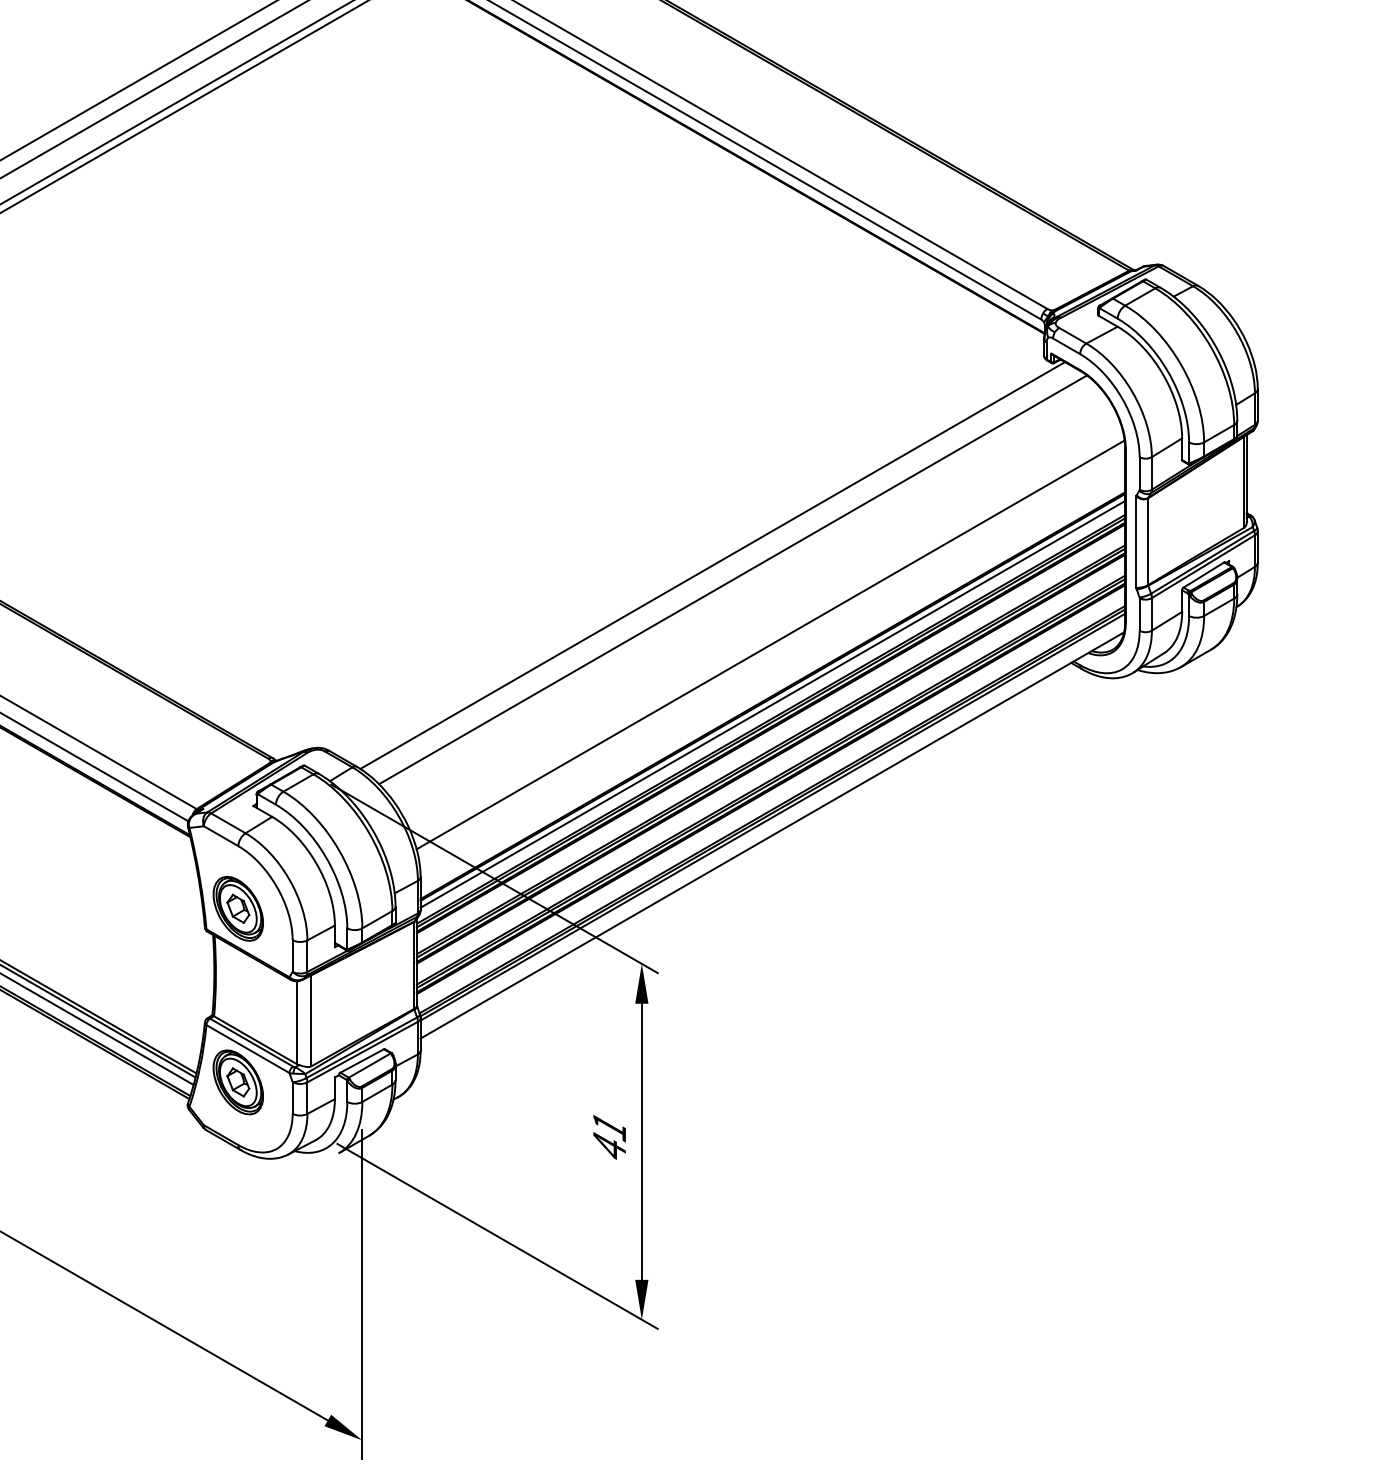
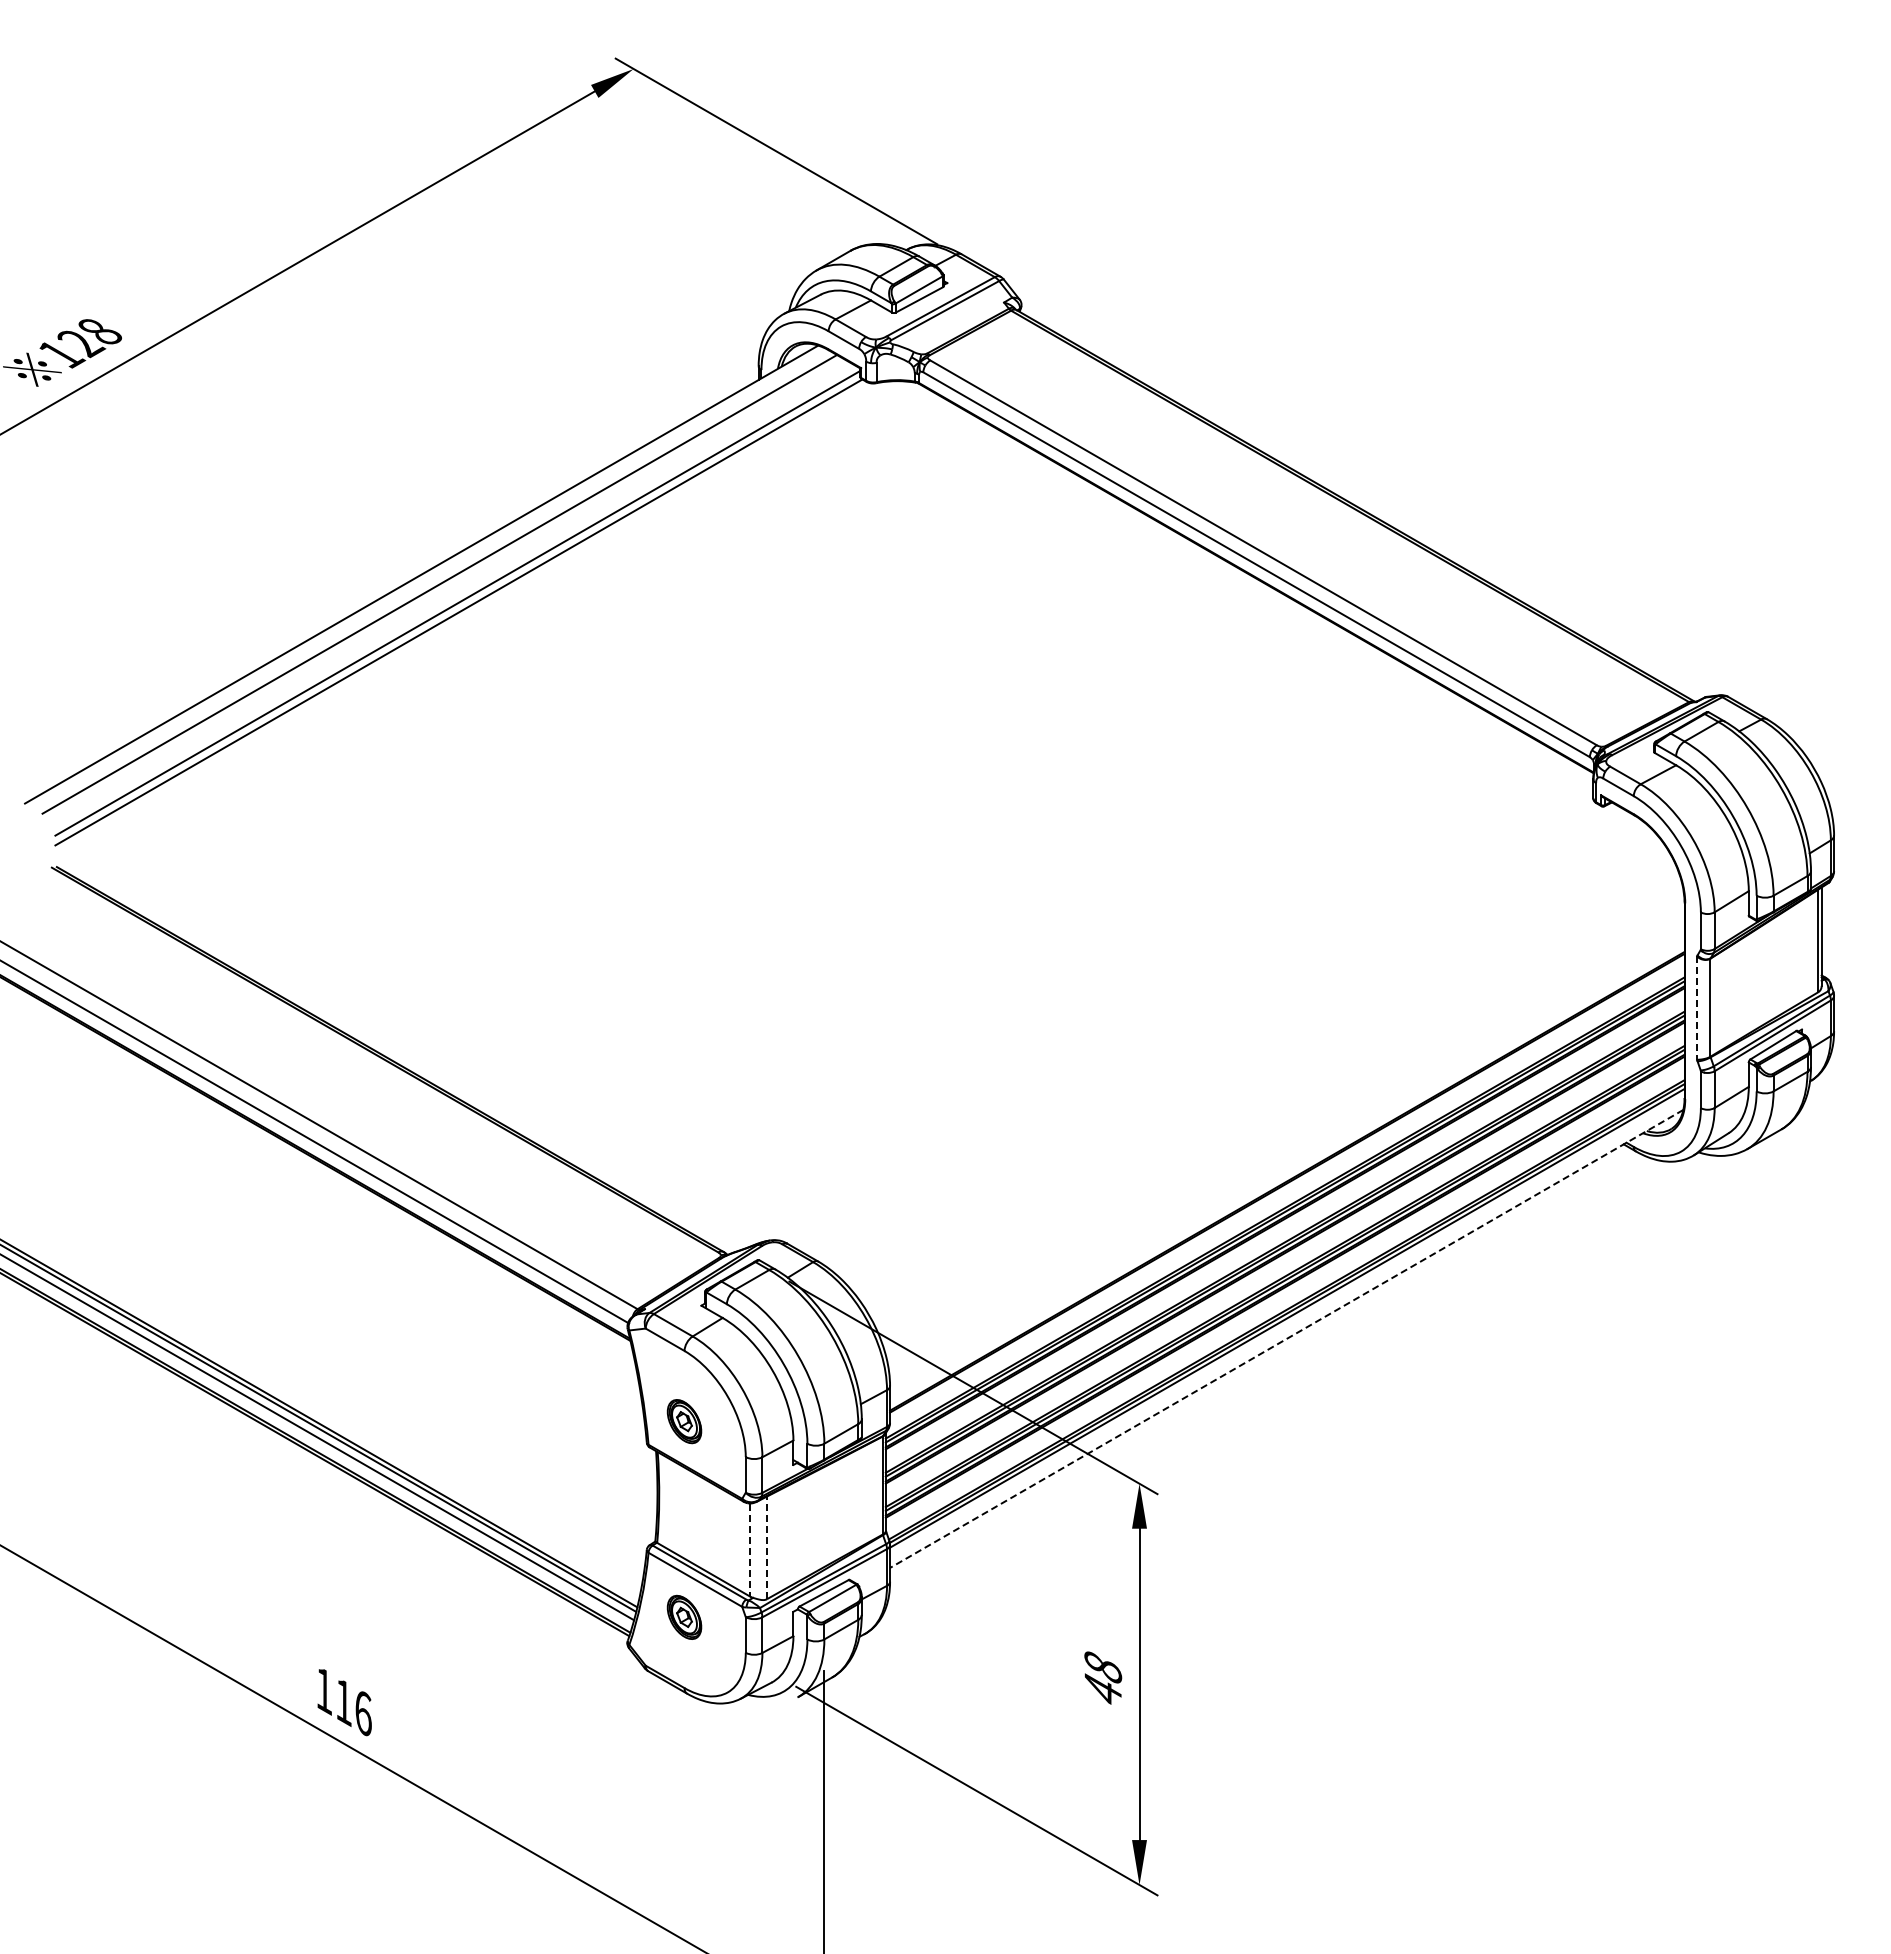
line: (1135, 542) -> (1696, 1008), solid -> dashed
line: (712, 565) -> (1219, 1034), removed
line: (733, 579) -> (1242, 1050), removed
line: (770, 644) -> (1284, 1123), removed
line: (773, 703) -> (1287, 1190), removed
line: (772, 835) -> (1286, 1338), solid -> dashed
part: (238, 908) -> (684, 1421), size x0.6
line: (311, 1020) -> (766, 1547), solid -> dashed
line: (296, 1023) -> (750, 1550), solid -> dashed
part: (238, 1082) -> (684, 1617), size x0.6
text: (609, 1127) -> (1103, 1668), 41 -> 48

